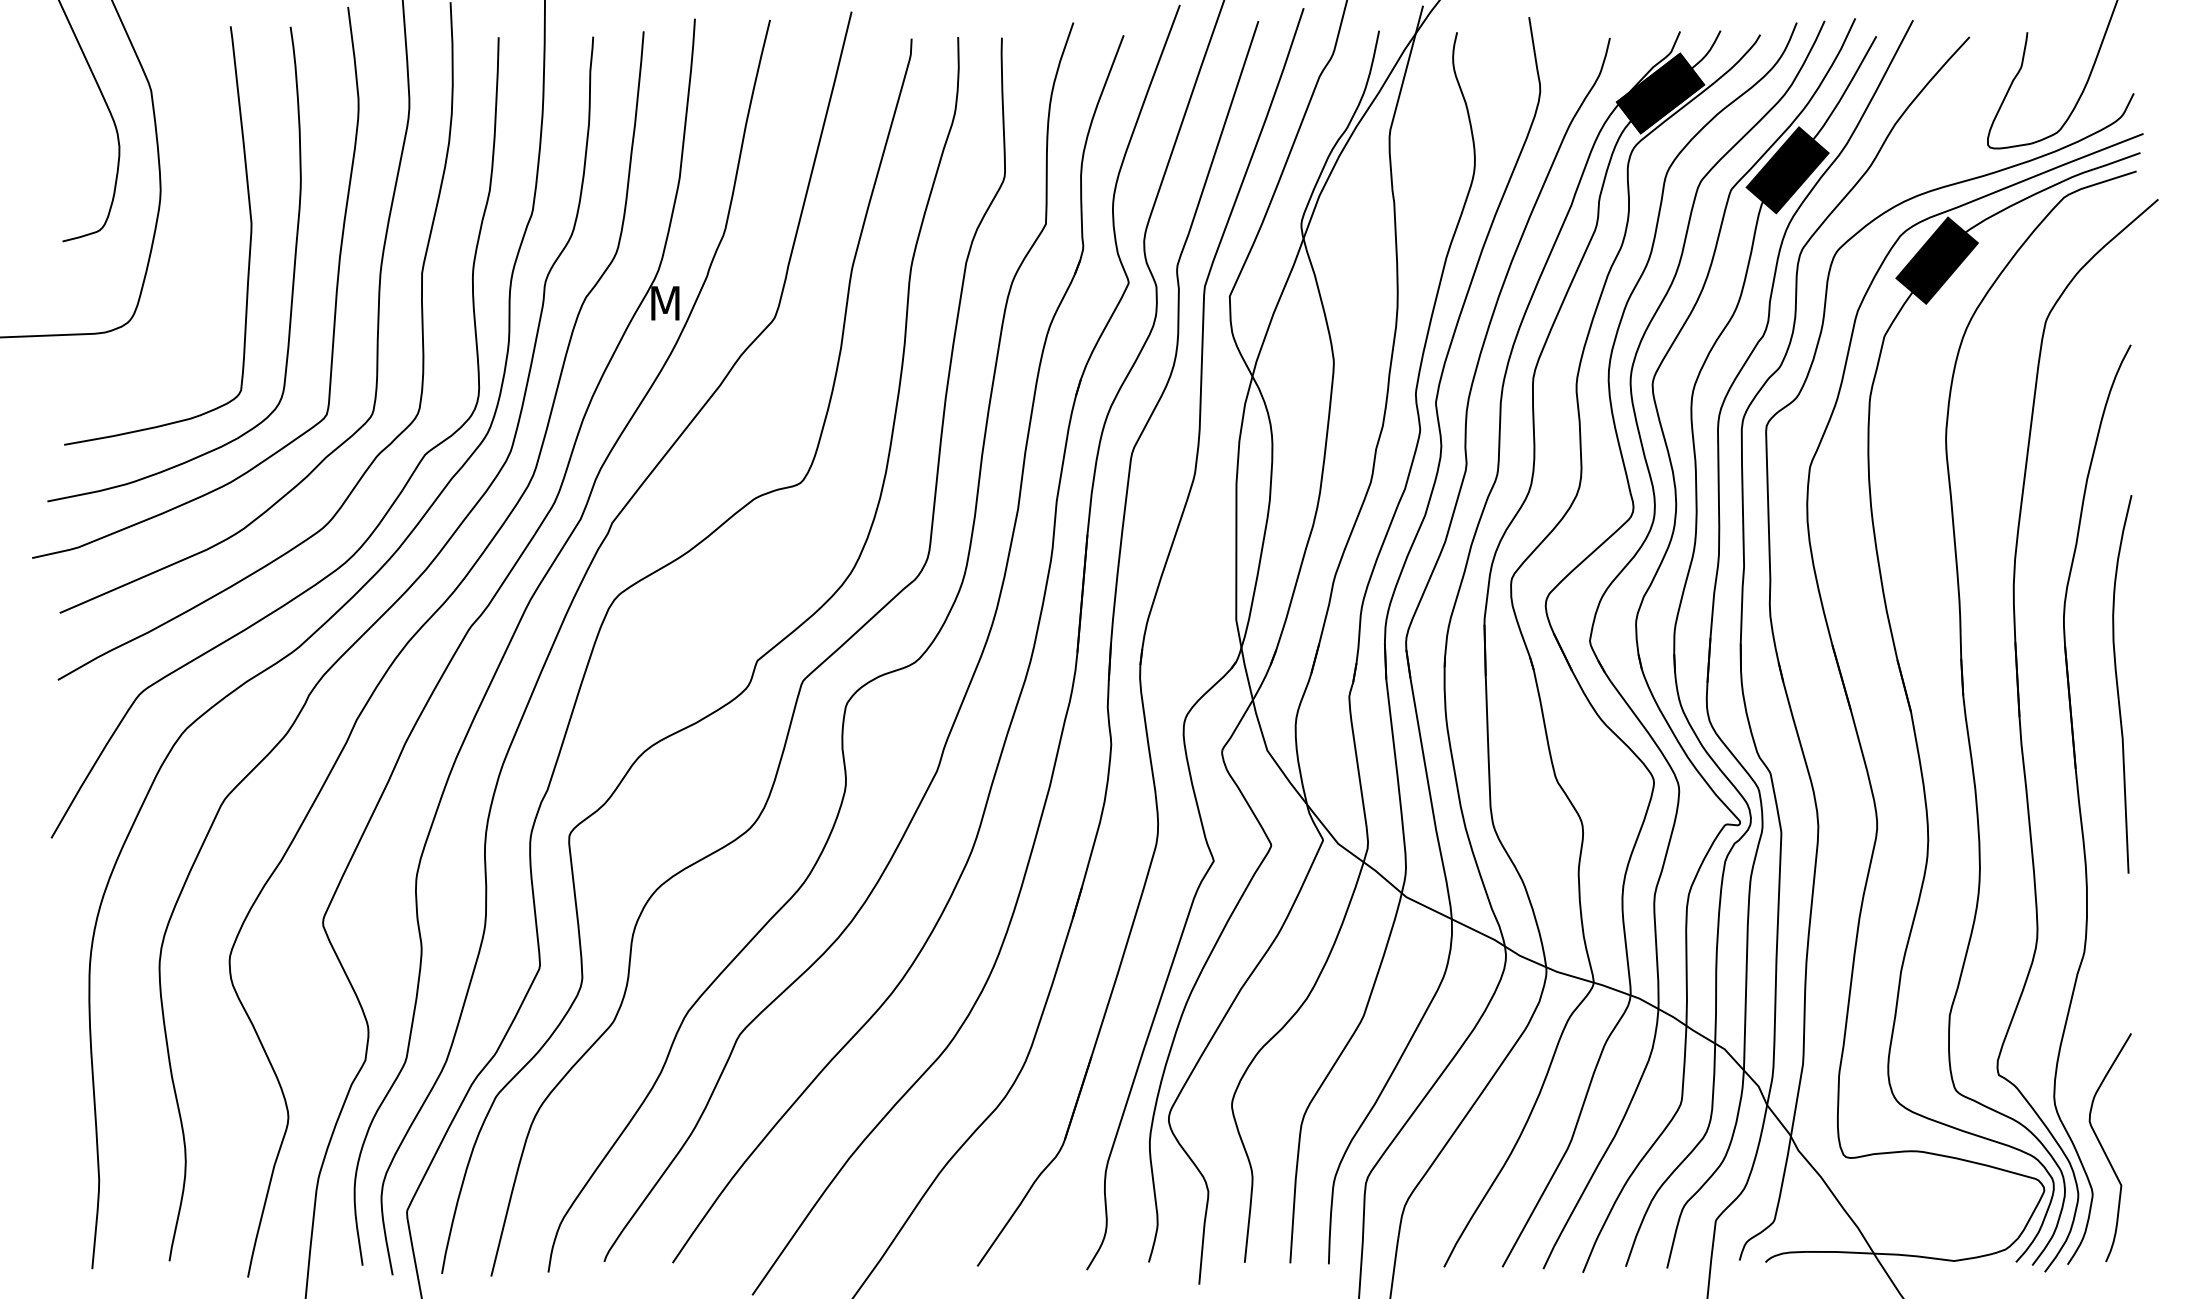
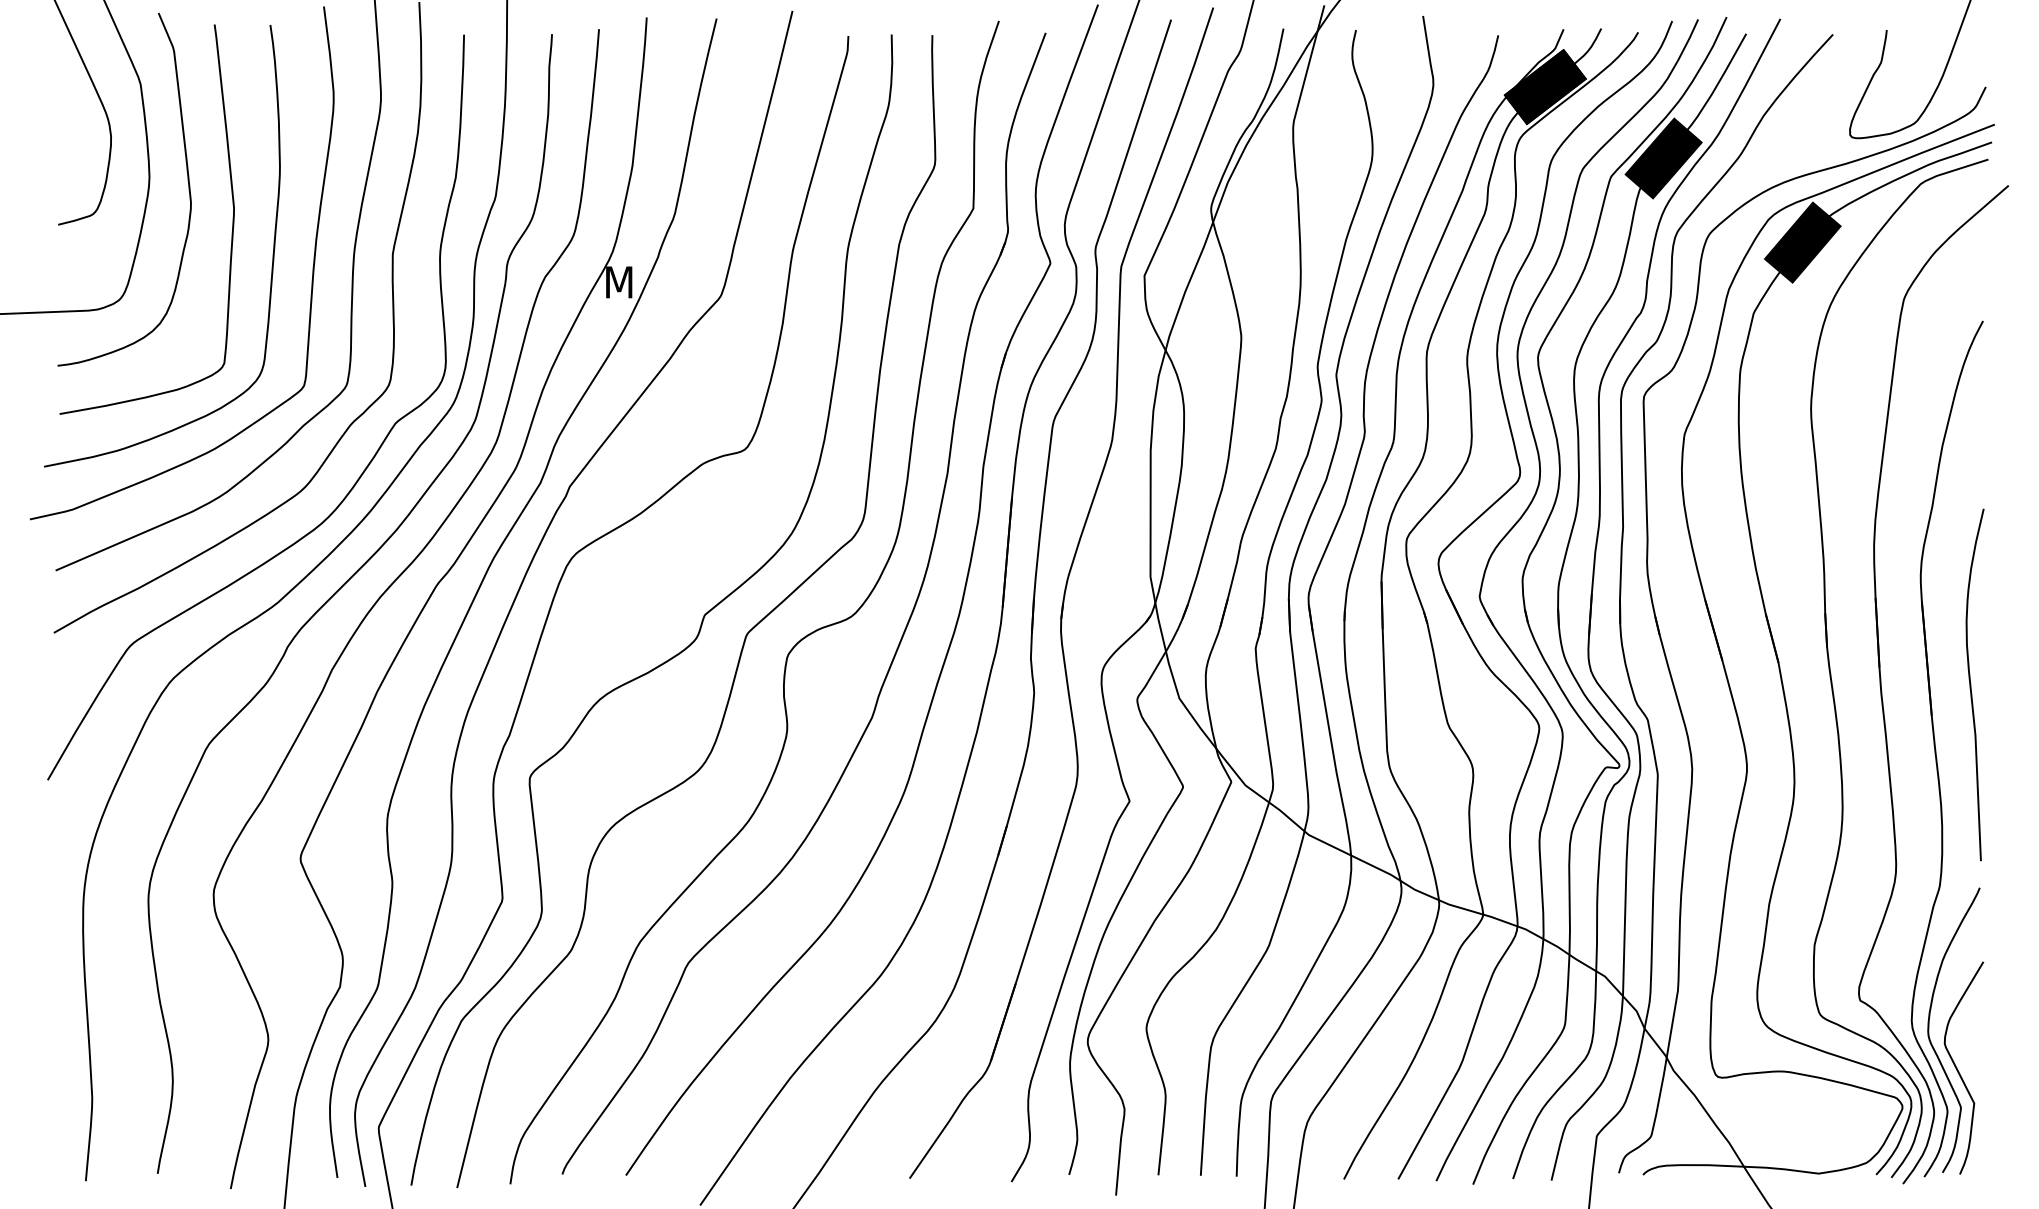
curve: (201, 194) -> (187, 181), added
curve: (2118, 683) -> (1971, 684), moved
curve: (2073, 1106) -> (1929, 1029), added

